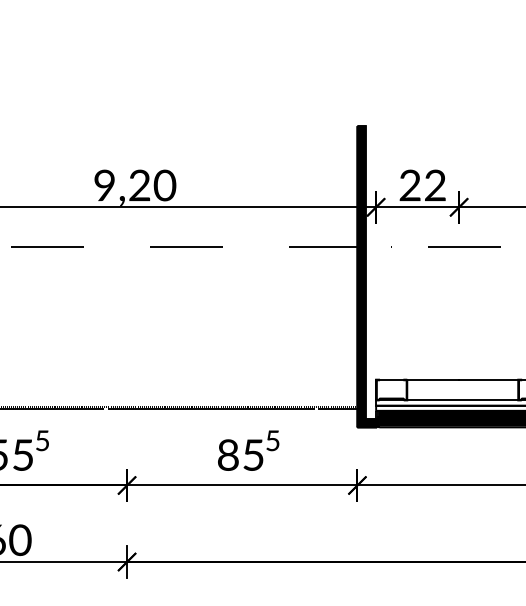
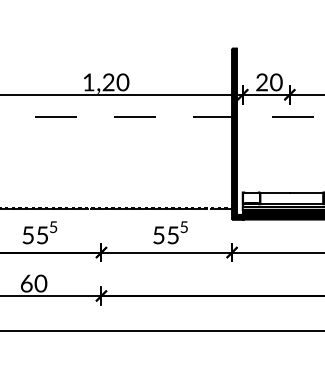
text: (104, 185) -> (88, 82), 9,20 -> 1,20
text: (435, 185) -> (276, 82), 22 -> 20
text: (227, 455) -> (158, 235), 85 -> 55

